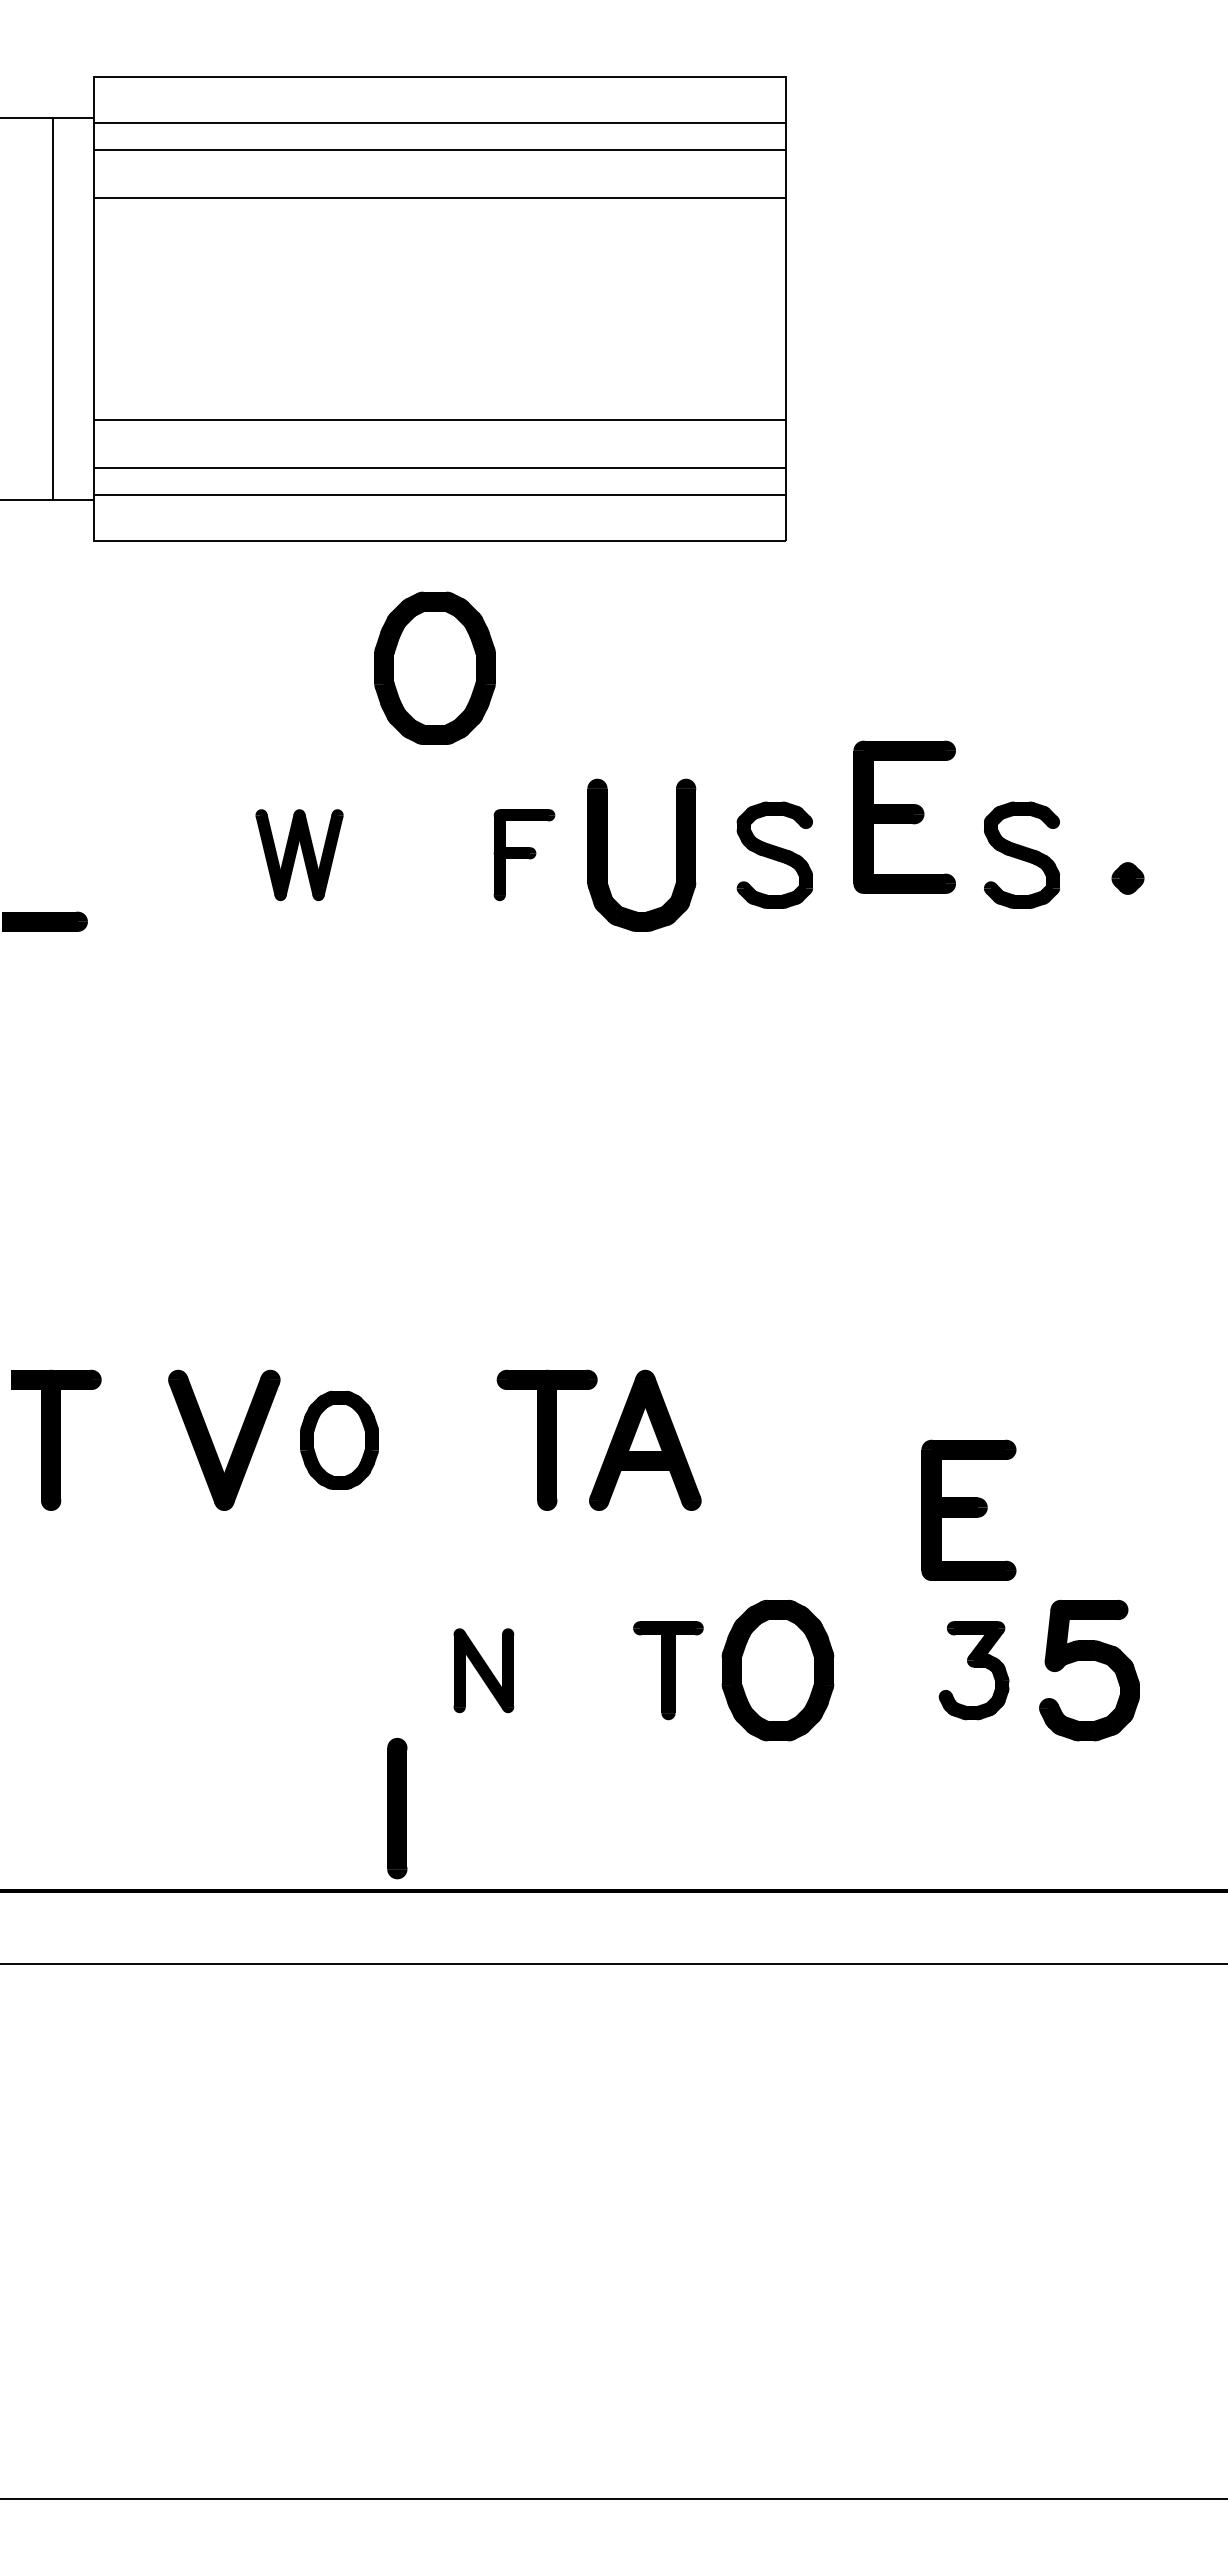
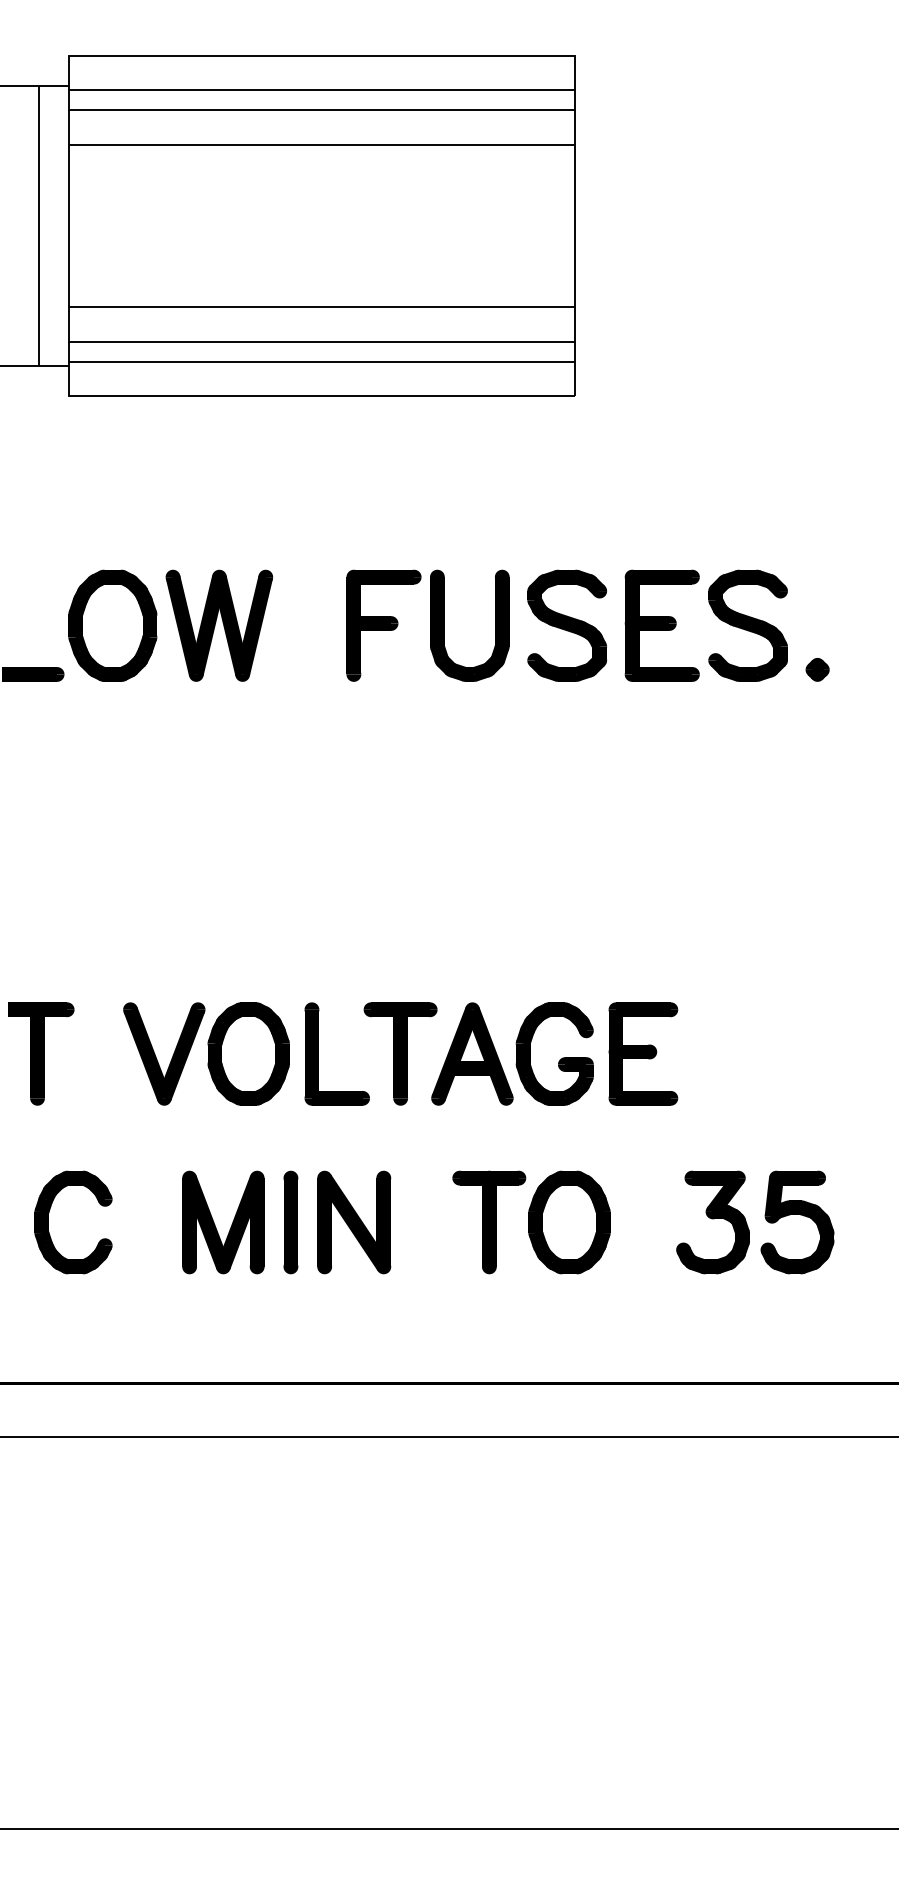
part: (434, 667) -> (112, 625), moved
part: (904, 816) -> (662, 625), moved
part: (299, 854) -> (219, 625), size x1.67
part: (524, 854) -> (383, 625), size x1.67
part: (774, 854) -> (566, 625), size x1.43
part: (1021, 854) -> (747, 625), size x1.43
part: (1127, 878) -> (817, 669), moved
part: (339, 1439) -> (248, 1053), size x1.43
part: (435, 1439) -> (318, 1053), added
part: (765, 1447) -> (560, 1059), added
part: (968, 1509) -> (643, 1053), moved
part: (66, 1670) -> (48, 1222), added
part: (483, 1670) -> (353, 1222), size x1.67
part: (668, 1670) -> (489, 1222), size x1.43
part: (973, 1670) -> (712, 1222), size x1.43
part: (294, 1674) -> (215, 1225), added
part: (397, 1808) -> (291, 1222), moved

